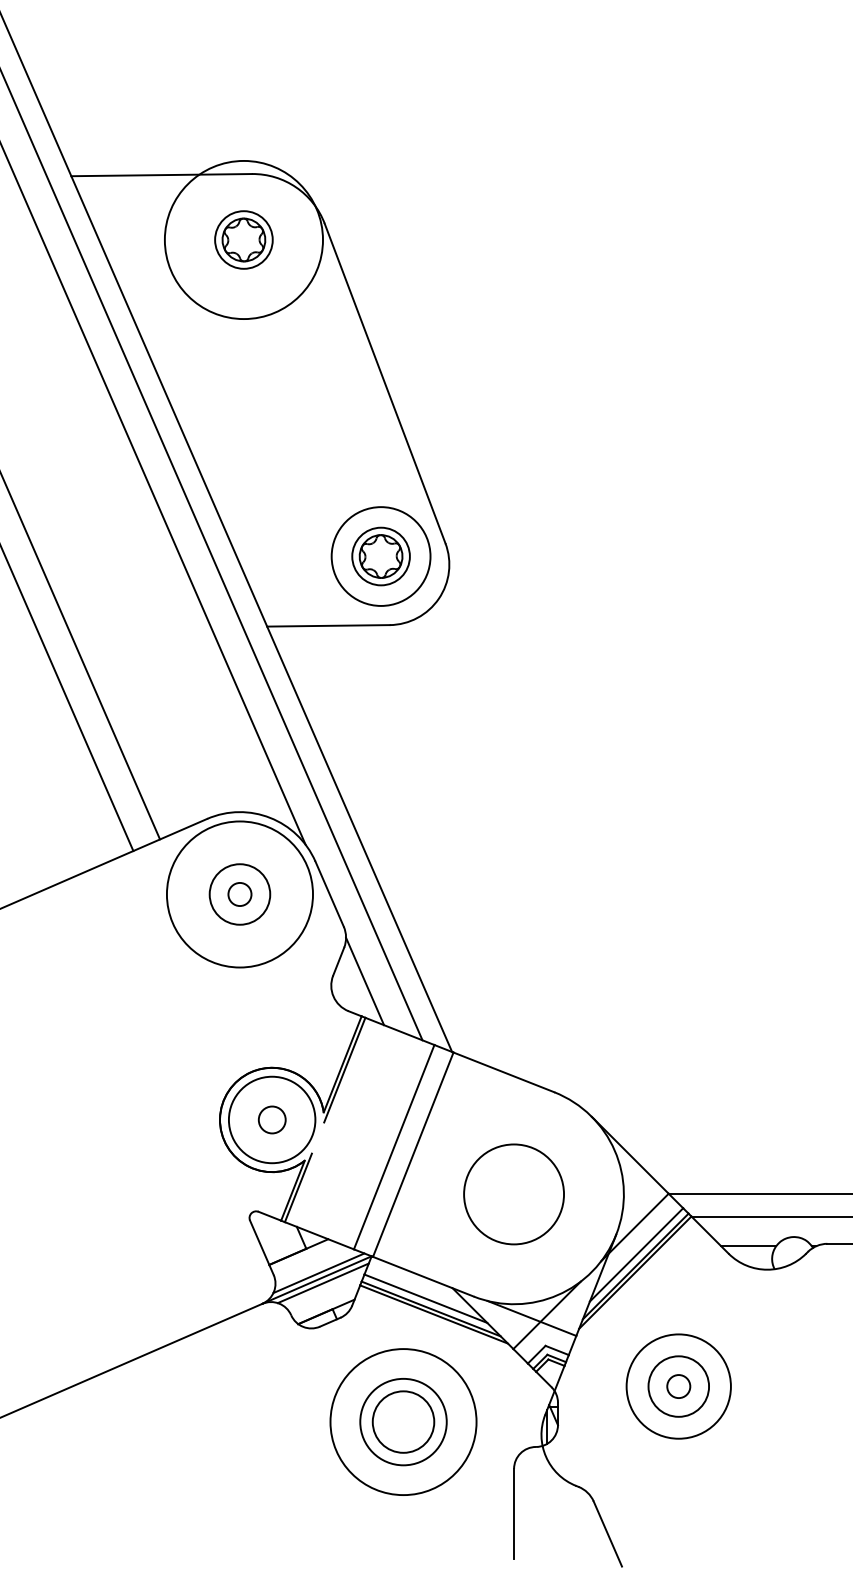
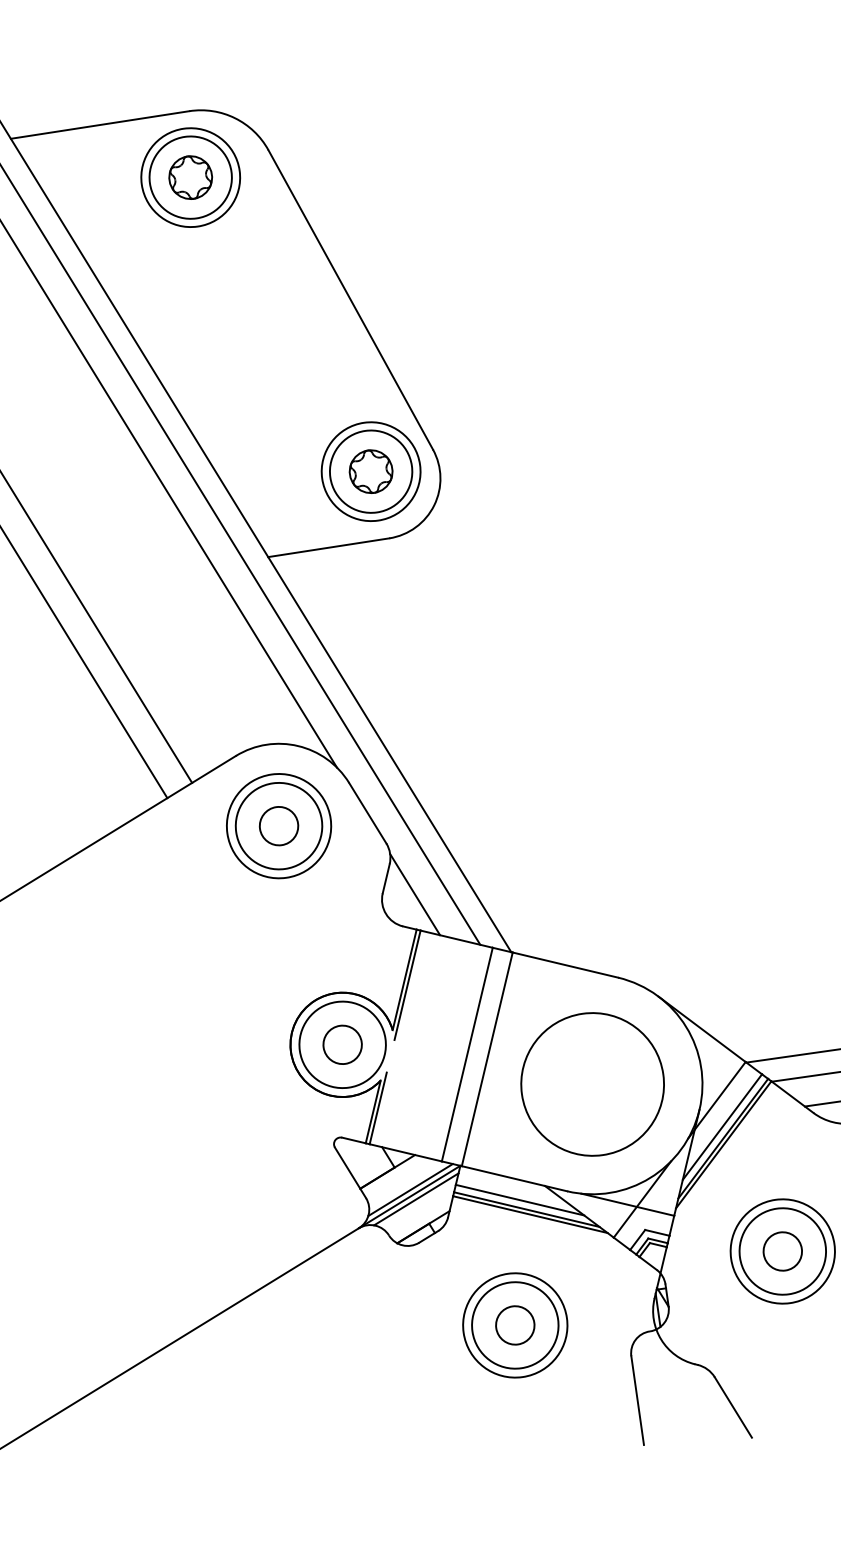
circle: (243, 239) -> (190, 177), size x0.62
circle: (243, 239) -> (190, 177), size x1.43
circle: (380, 556) -> (370, 471), size x1.43
circle: (239, 894) -> (278, 826), size x0.71
circle: (239, 894) -> (278, 826), size x1.43
circle: (239, 894) -> (278, 826), size x1.67
circle: (272, 1119) -> (342, 1044), size x1.43
circle: (513, 1194) -> (592, 1084), size x1.43
circle: (678, 1386) -> (782, 1251), size x1.43
circle: (678, 1386) -> (782, 1251), size x1.67
circle: (403, 1421) -> (515, 1324), size x0.62
circle: (403, 1421) -> (515, 1324), size x0.71

